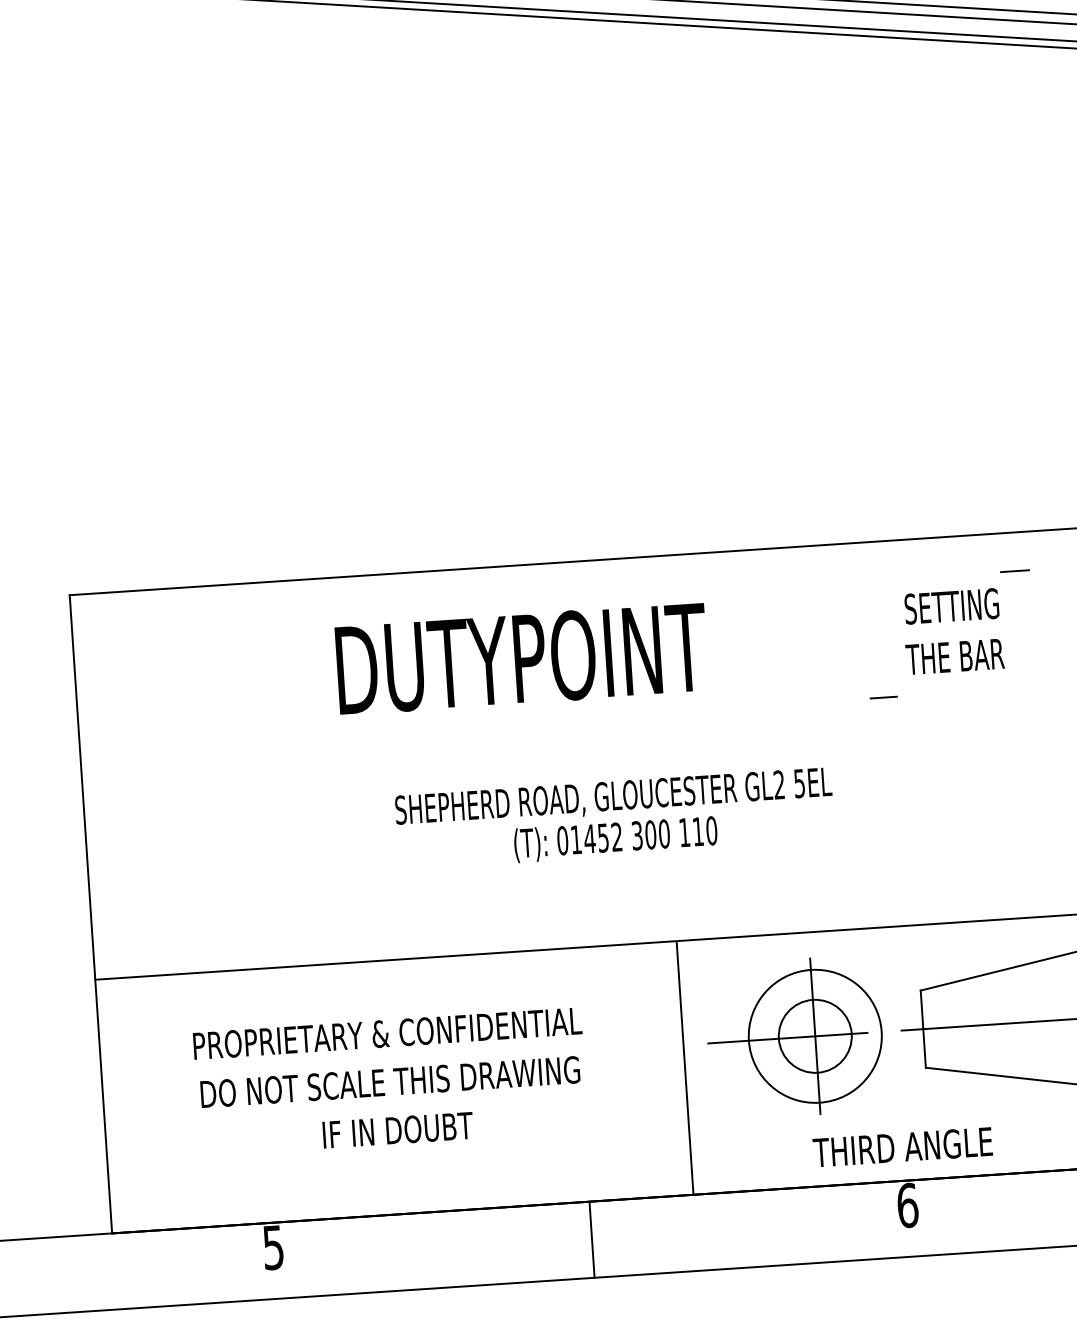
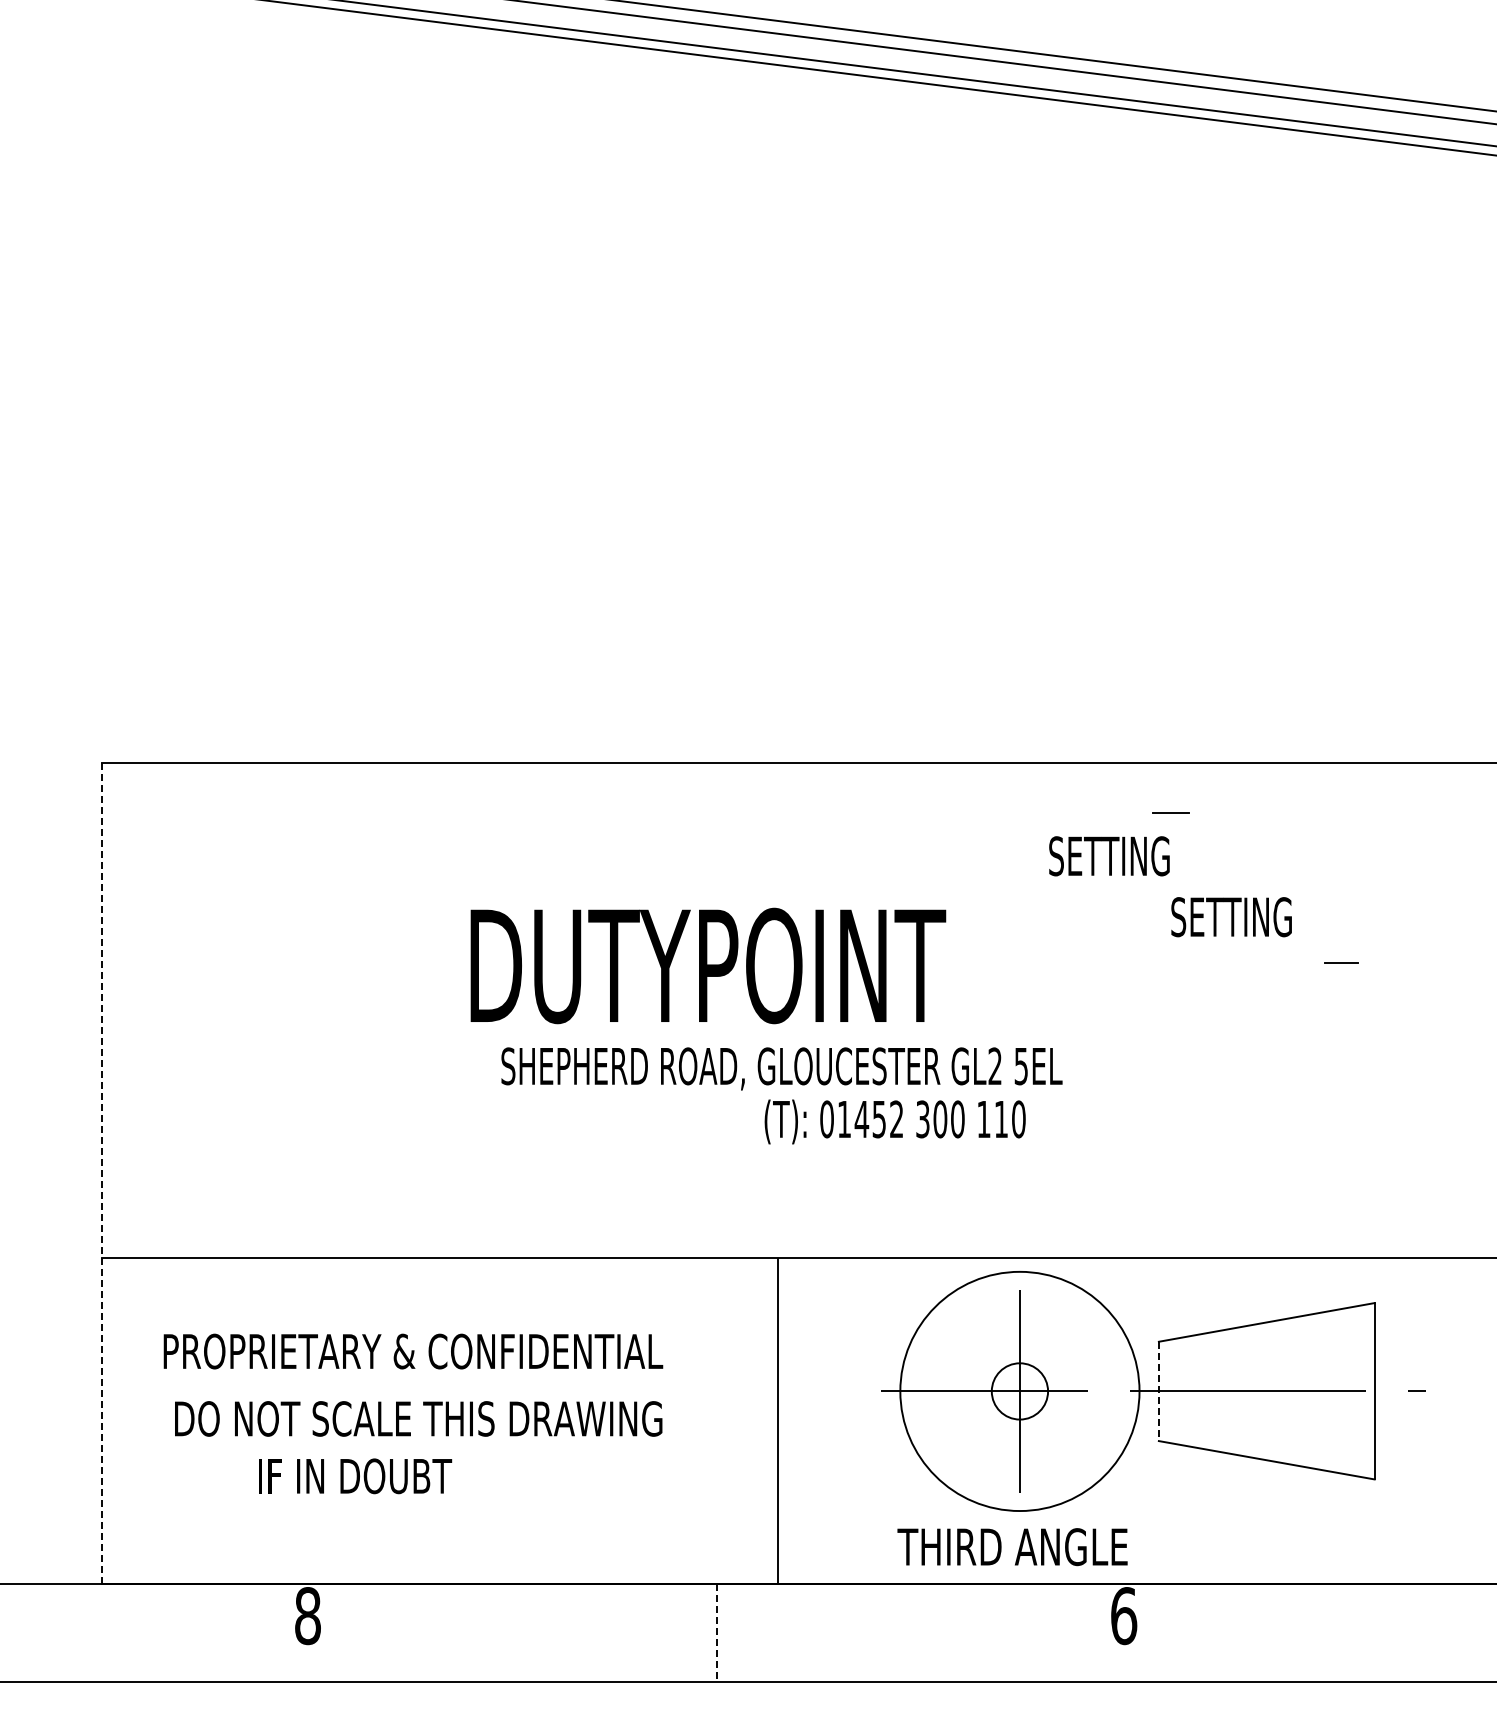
line: (1014, 571) -> (1170, 812), moved
text: (951, 606) -> (1109, 856), moved
text: (955, 657) -> (1231, 917), THE BAR -> SETTING
text: (522, 658) -> (708, 965), moved
line: (883, 696) -> (1341, 962), moved
text: (615, 838) -> (894, 1121), moved
line: (91, 914) -> (102, 1173), solid -> dashed
line: (922, 1029) -> (1158, 1391), solid -> dashed
text: (387, 1033) -> (413, 1351), moved
circle: (814, 1036) -> (1019, 1391), size x0.6
circle: (814, 1036) -> (1019, 1391), size x1.4
line: (685, 1068) -> (778, 1421), moved
text: (390, 1081) -> (418, 1418), moved
text: (398, 1130) -> (355, 1476), moved
text: (902, 1147) -> (1012, 1547), moved
line: (591, 1240) -> (716, 1633), solid -> dashed
text: (273, 1248) -> (307, 1616), 5 -> 8

